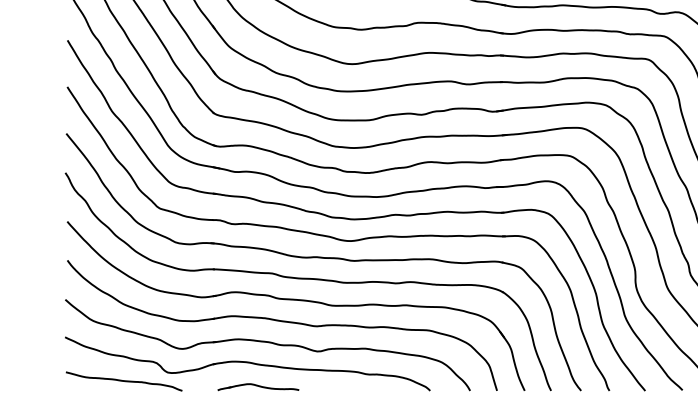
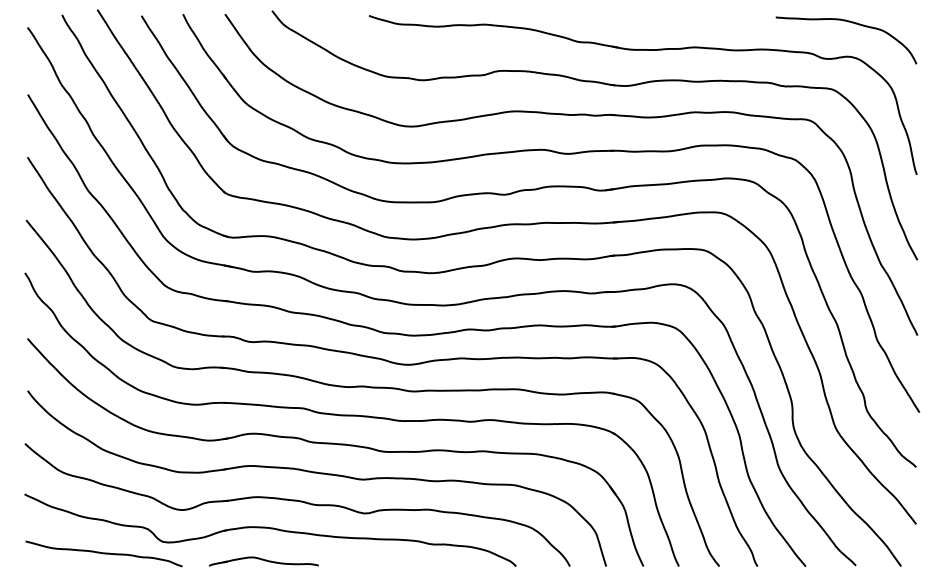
part: (258, 387) -> (263, 561), moved

